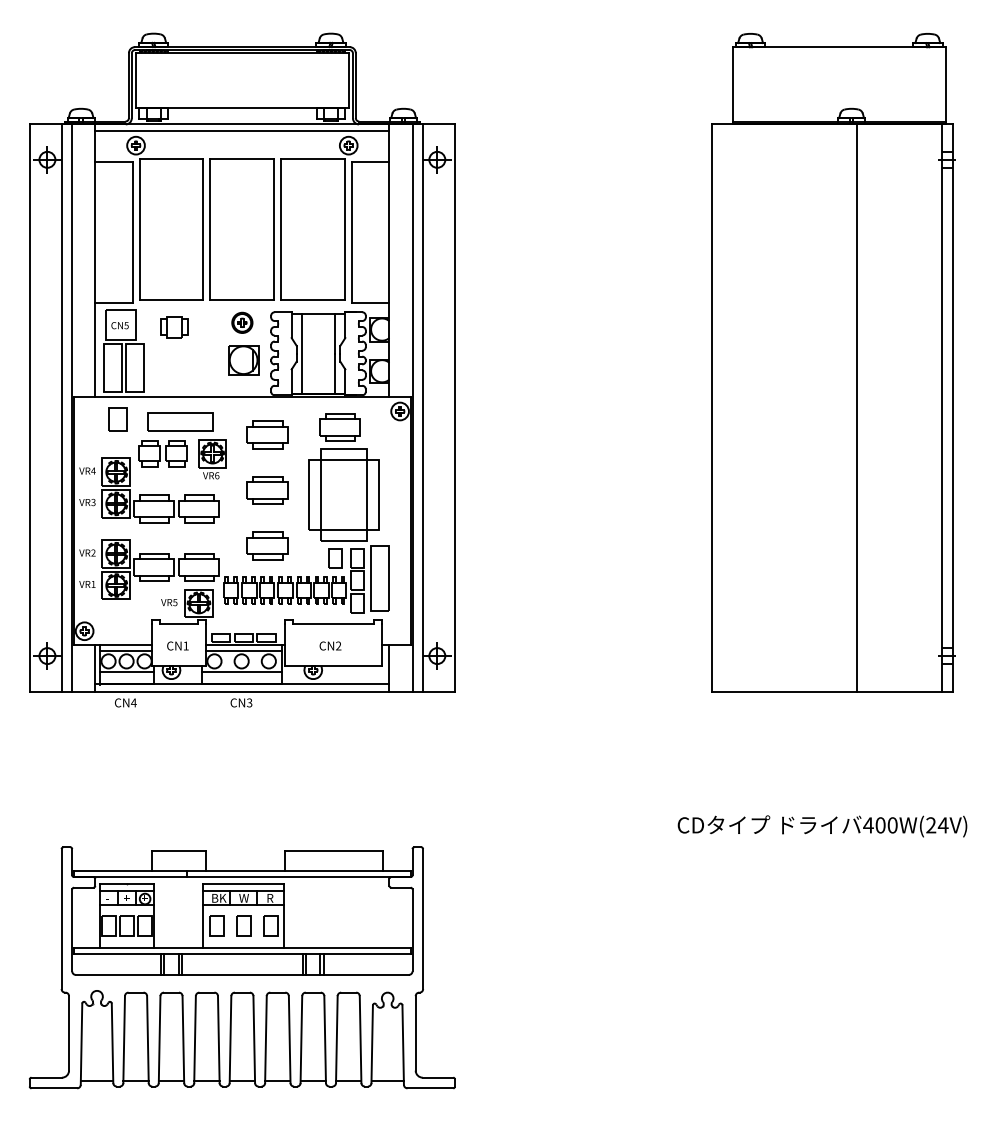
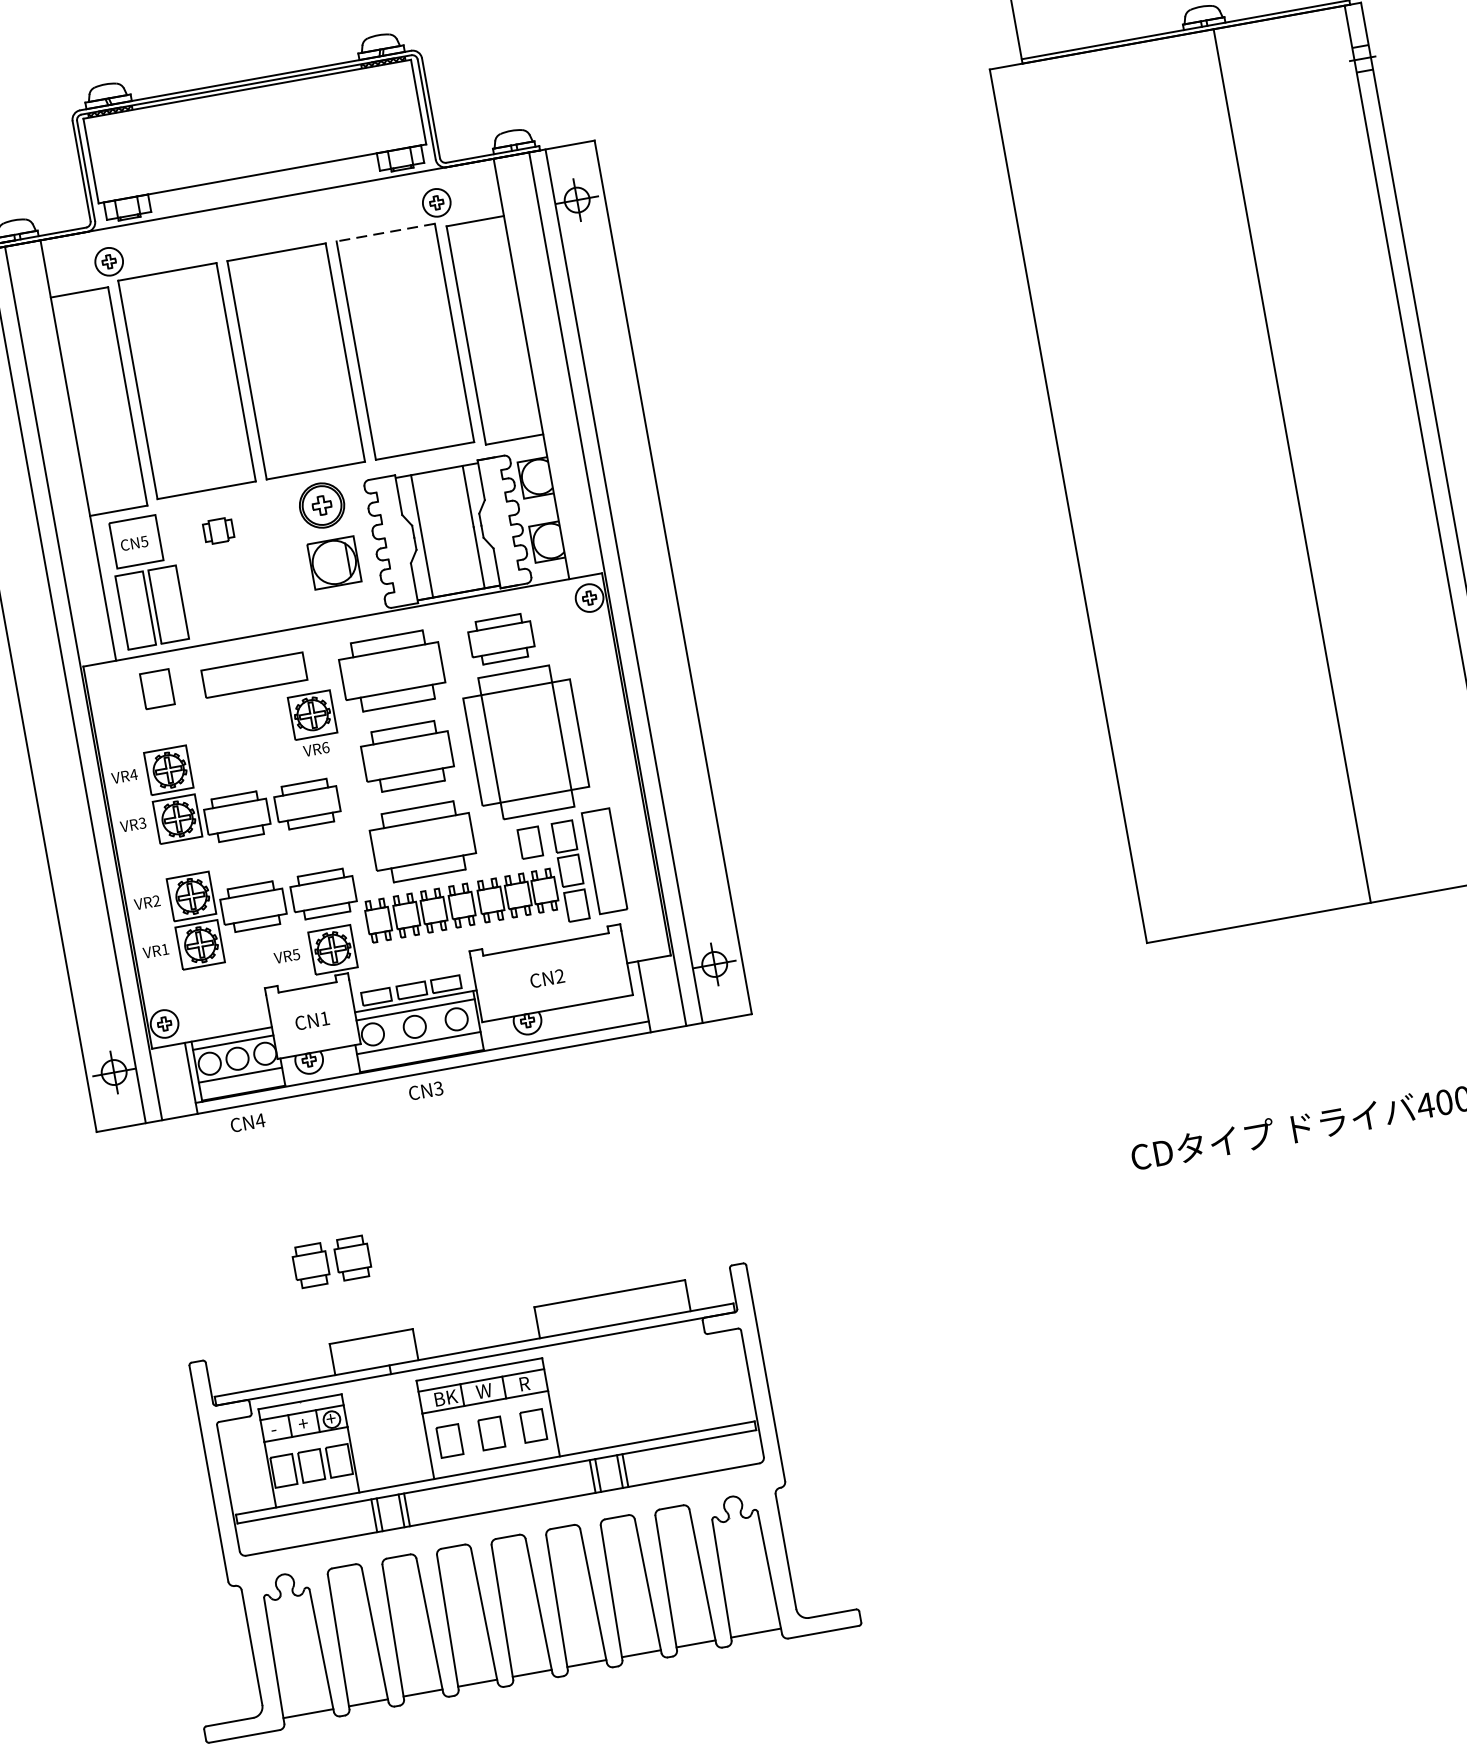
line: (242, 131) -> (269, 210), removed
line: (313, 158) -> (386, 232), solid -> dashed
part: (242, 322) -> (322, 504), size x1.4
part: (174, 327) -> (218, 531), size x0.7
part: (267, 434) -> (391, 670), size x1.6
part: (162, 453) -> (331, 1261), moved
part: (267, 490) -> (407, 756), size x1.4
part: (267, 545) -> (422, 841), size x1.6

